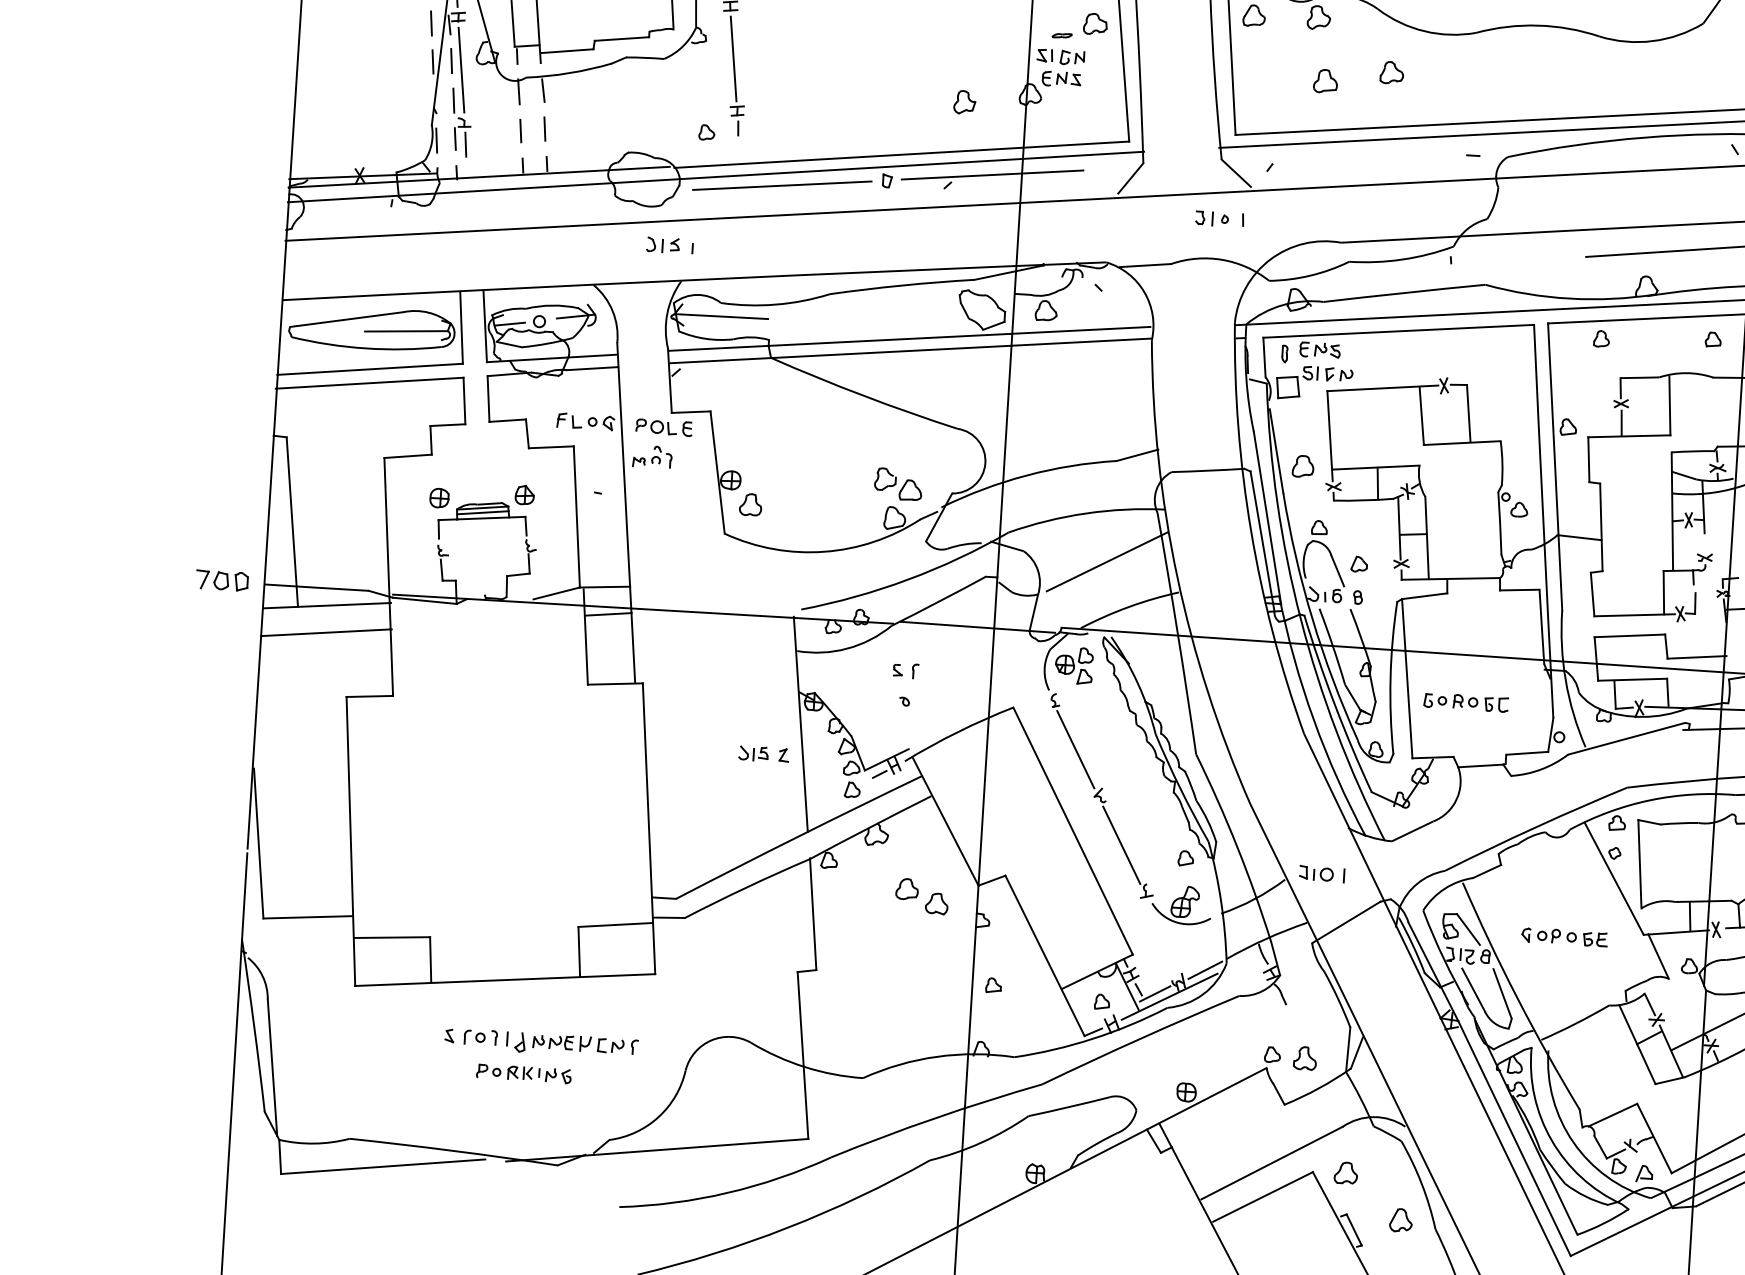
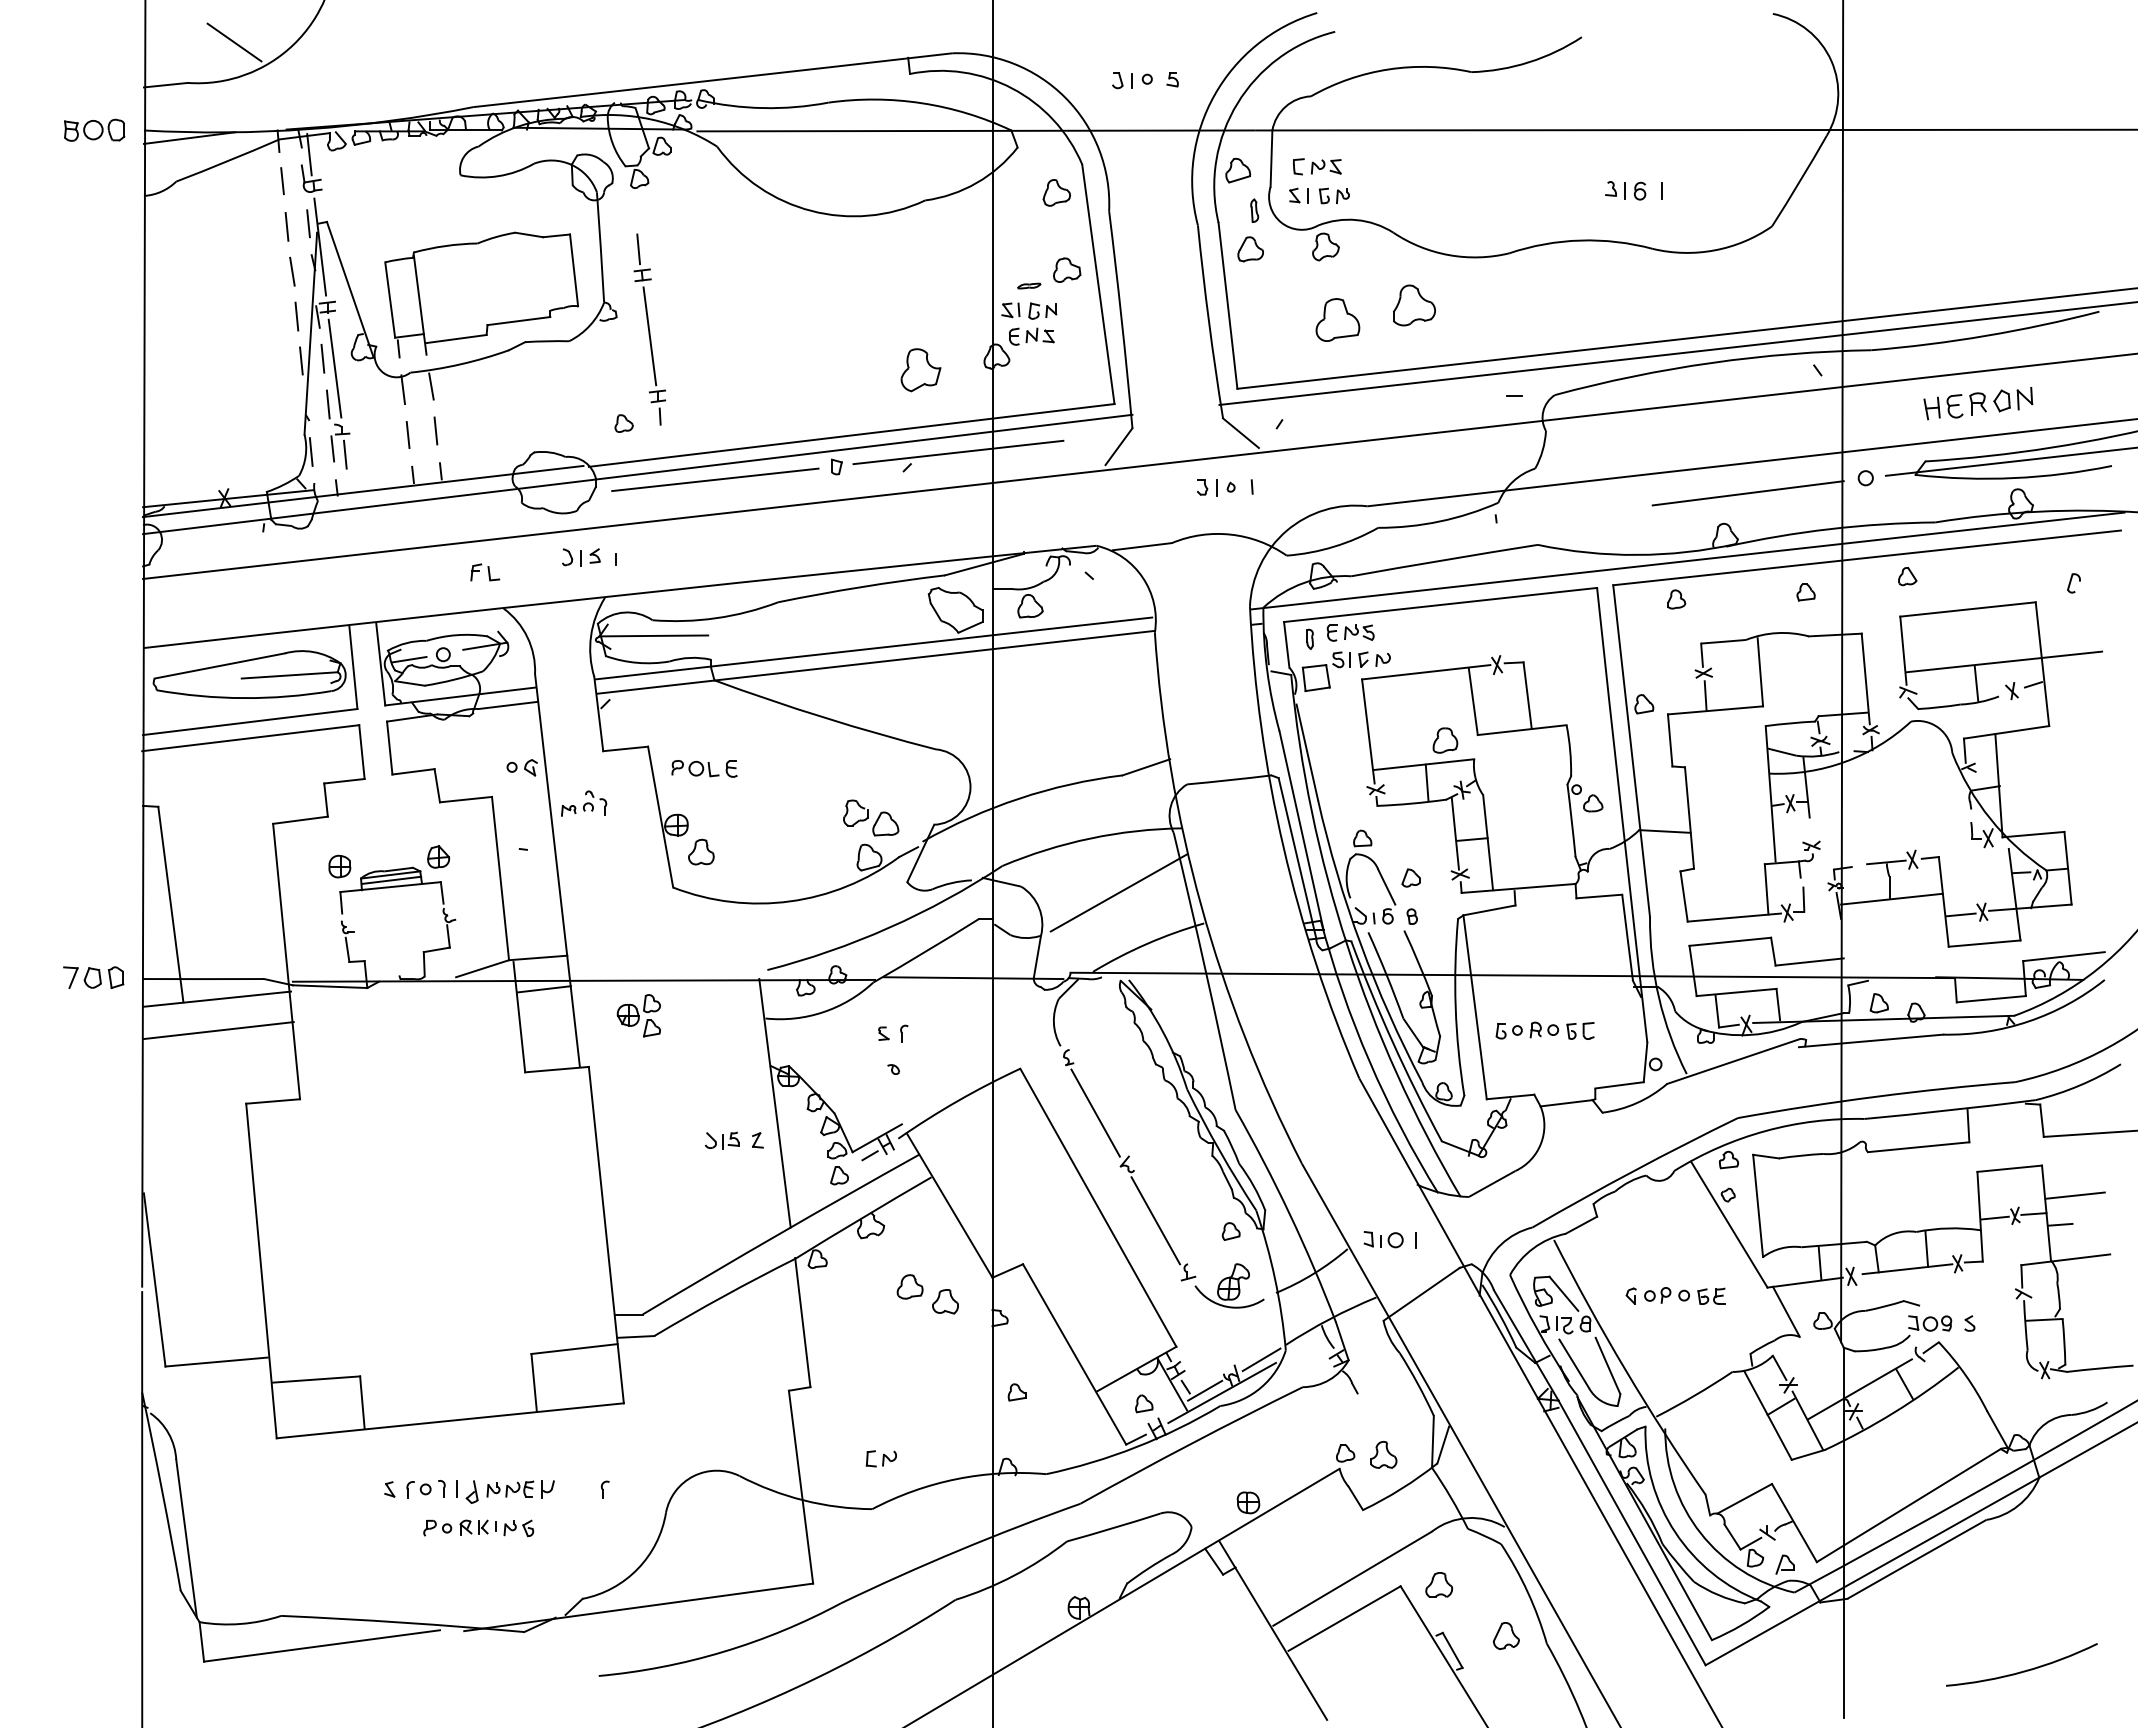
part: (1392, 72) -> (1414, 305), size x1.6
part: (1326, 81) -> (1338, 320), size x1.6
part: (965, 102) -> (921, 370), size x1.6
part: (569, 420) -> (485, 572), moved
part: (664, 427) -> (704, 768), moved
part: (1303, 466) -> (1445, 740), moved
part: (1073, 665) -> (638, 1015), moved
part: (610, 1045) -> (880, 1458), moved

